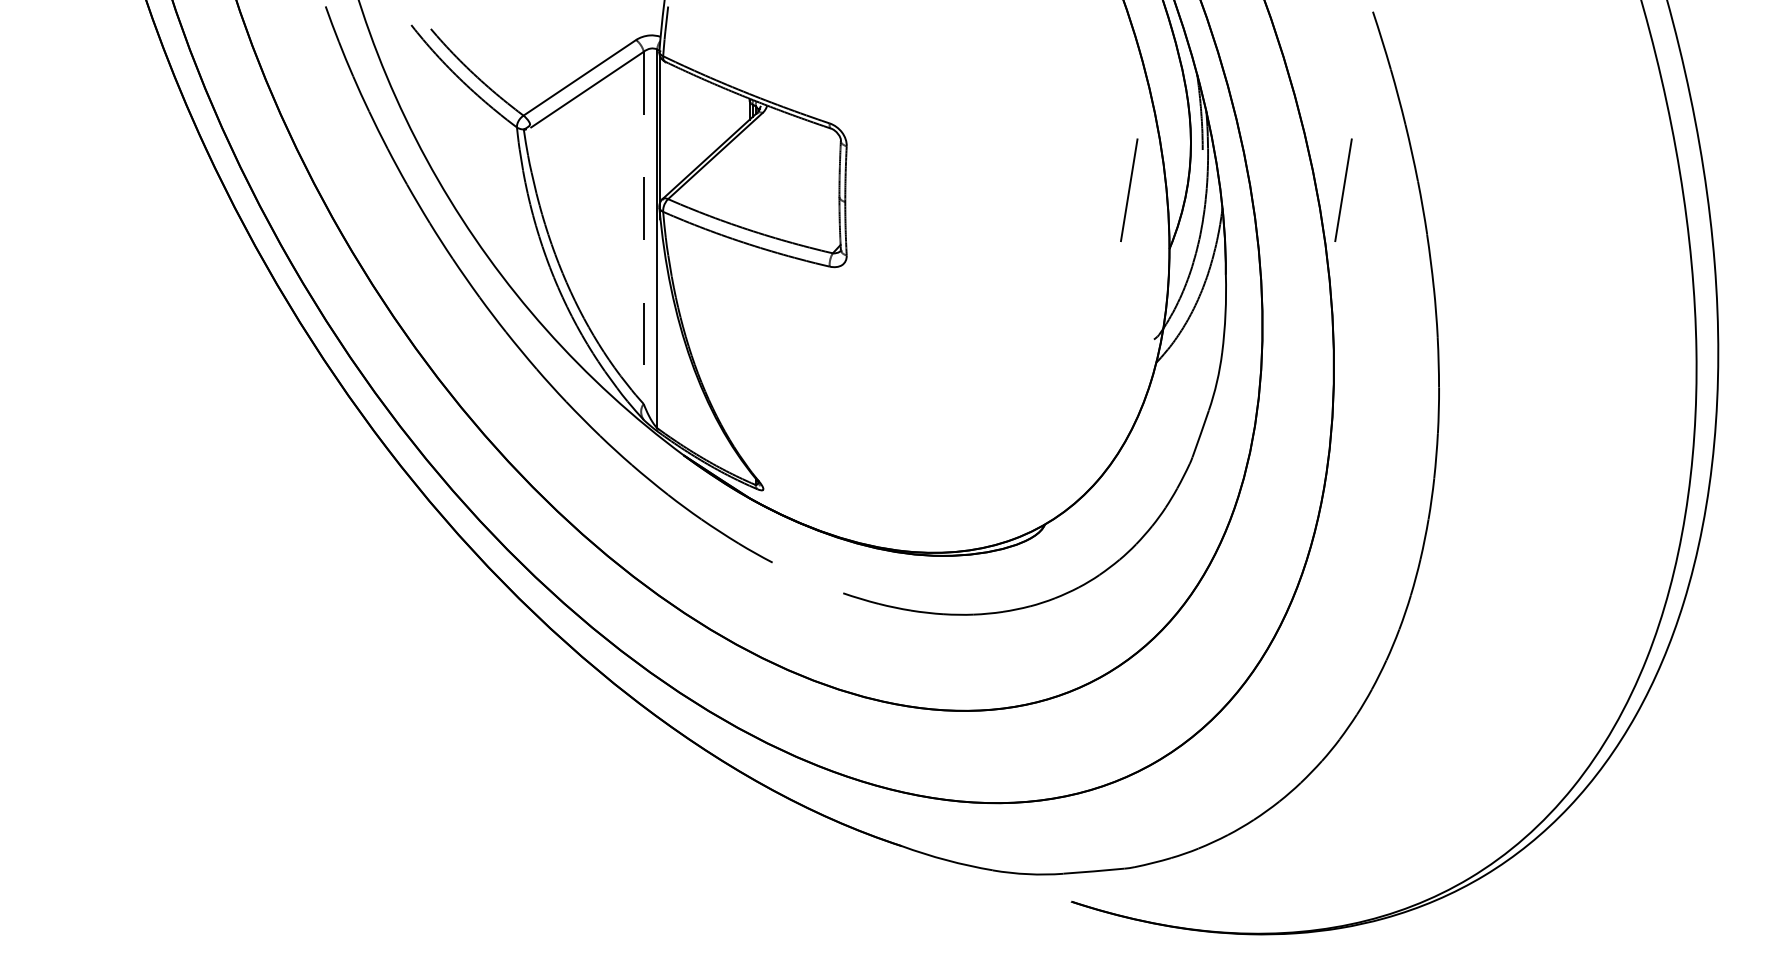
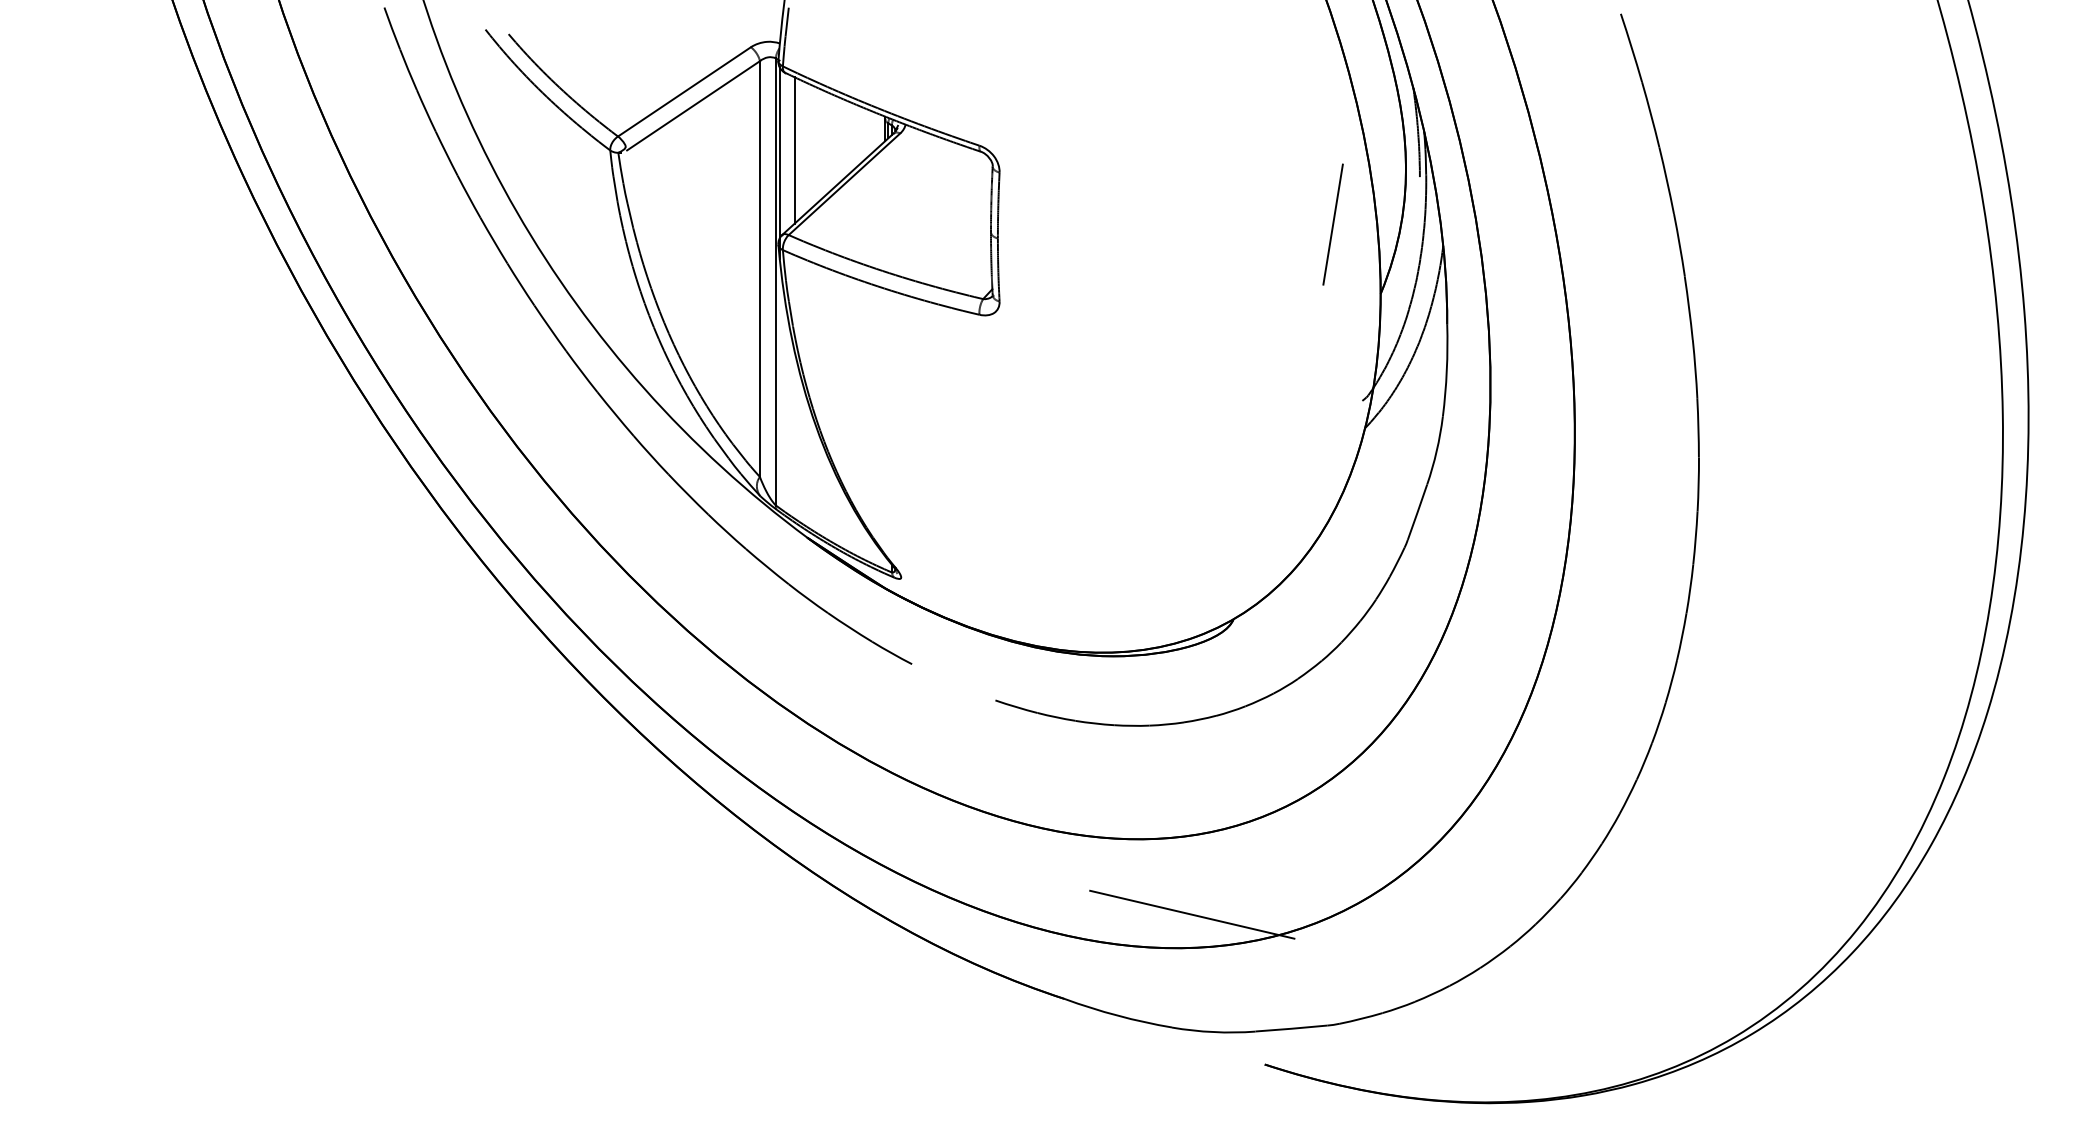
line: (673, 127) -> (794, 150), added
line: (1342, 190) -> (1585, 224), removed
line: (643, 228) -> (759, 269), dashed -> solid
line: (1010, 774) -> (1192, 914), added

